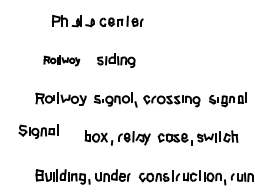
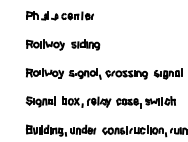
part: (97, 21) -> (60, 16), moved
part: (61, 60) -> (45, 44), size x1.43
part: (38, 131) -> (40, 101), moved

